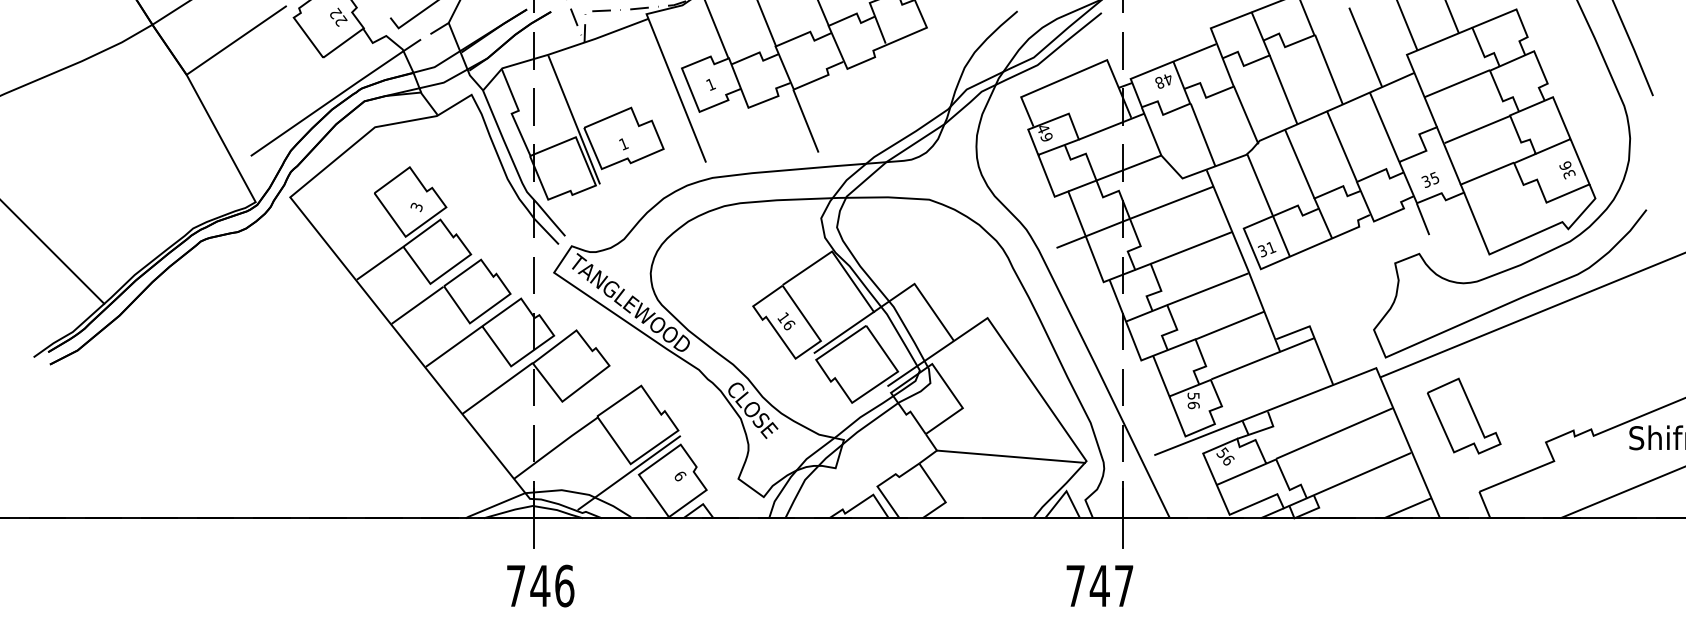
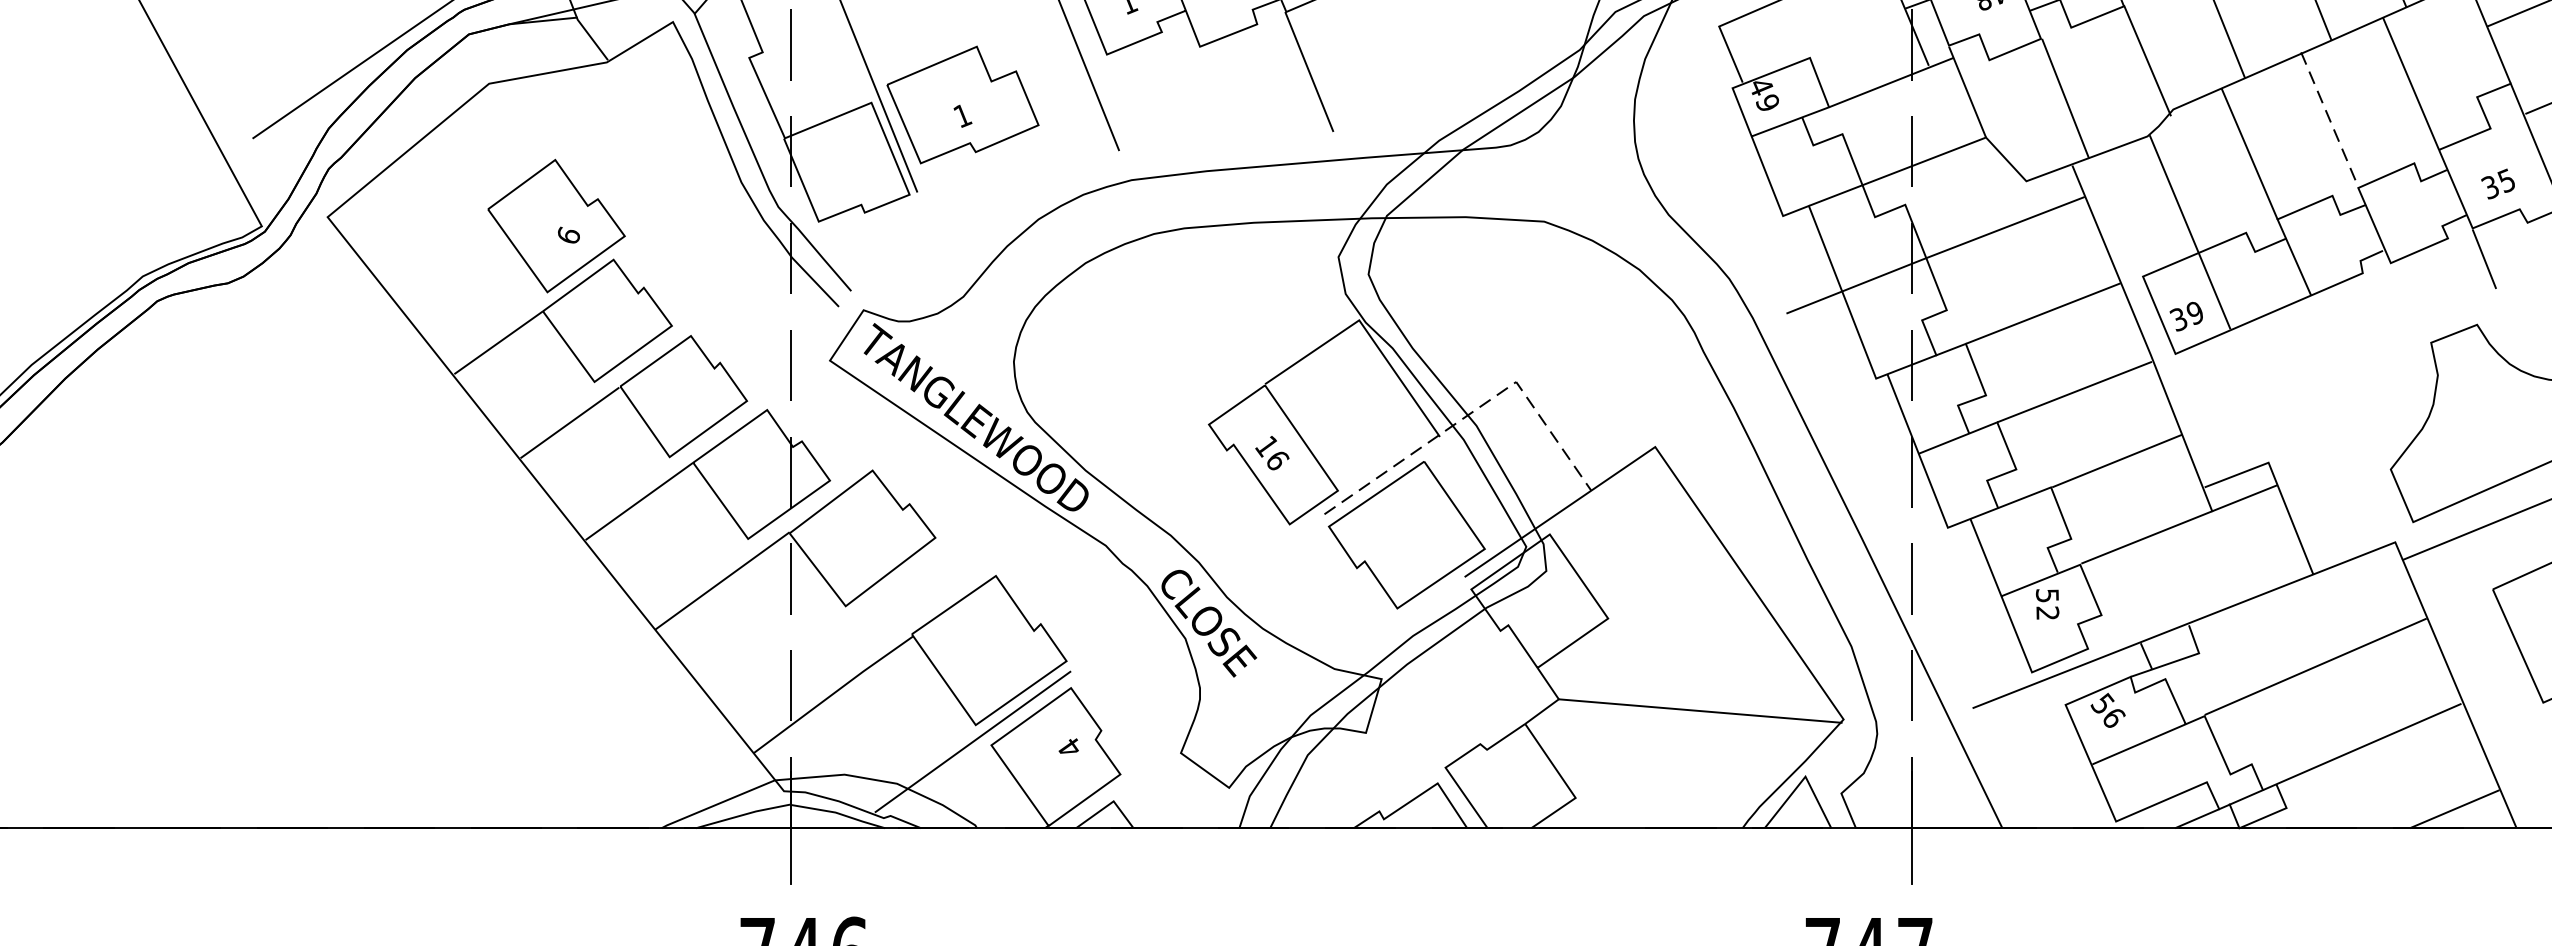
line: (1342, 146) -> (2330, 120), solid -> dashed
text: (416, 207) -> (567, 236), 3 -> 6
text: (1271, 247) -> (2195, 312), 31 -> 39
line: (893, 298) -> (1476, 409), solid -> dashed
text: (1193, 405) -> (2047, 613), 56 -> 52
text: (680, 476) -> (1070, 748), 9 -> 4

